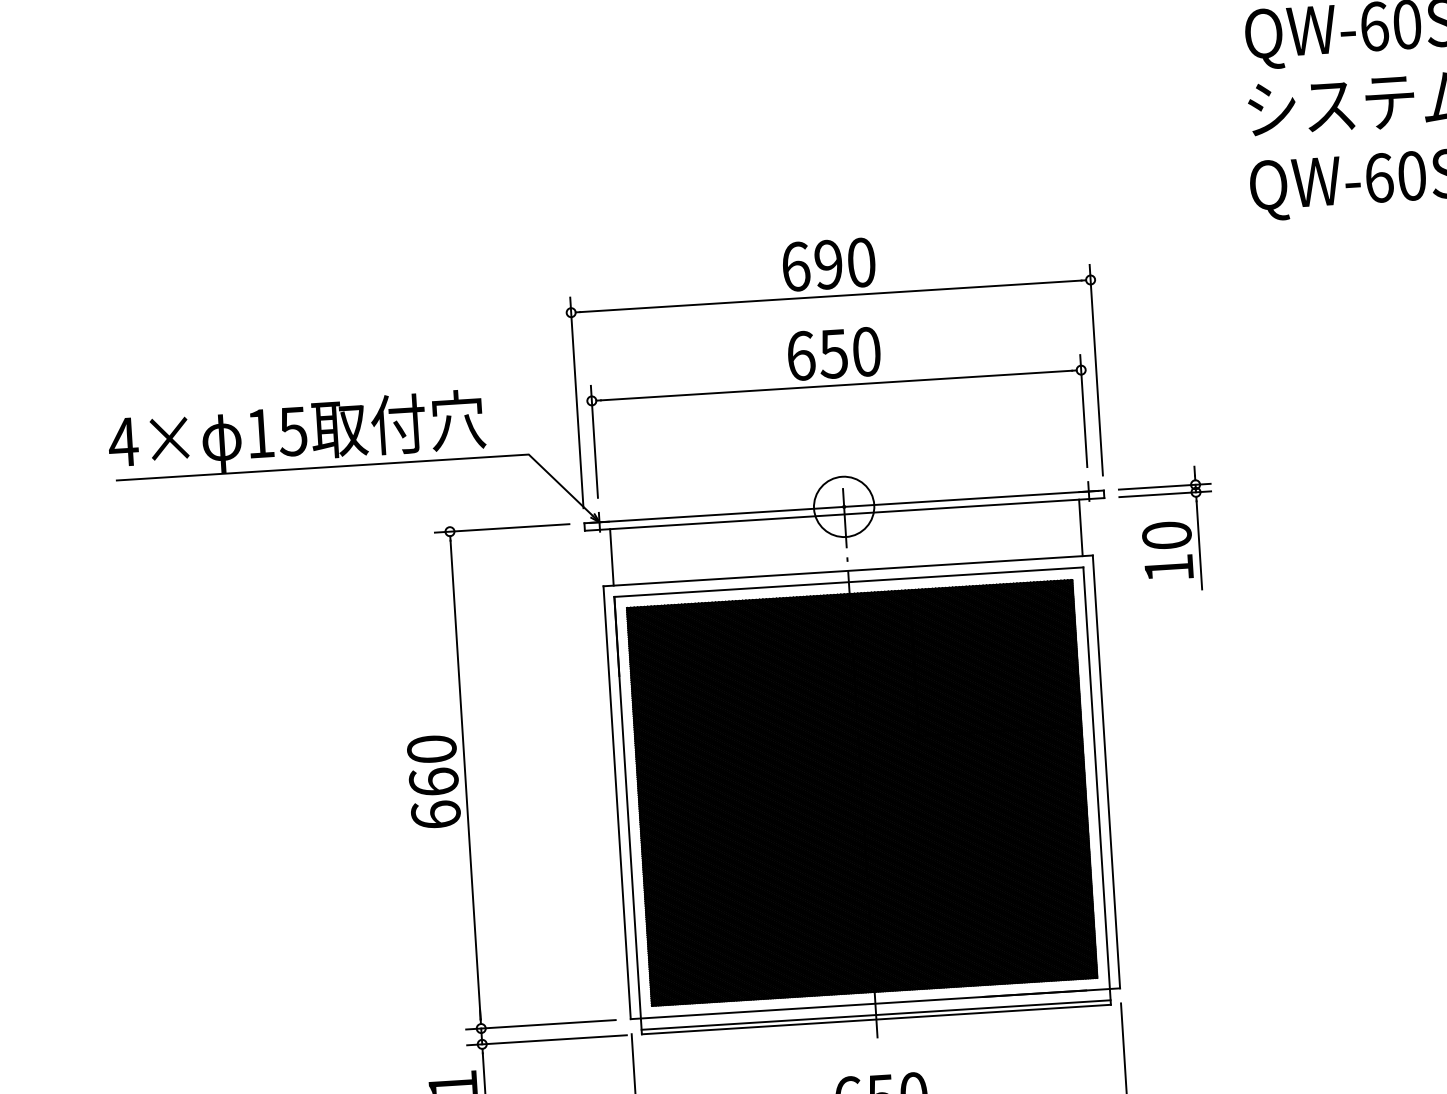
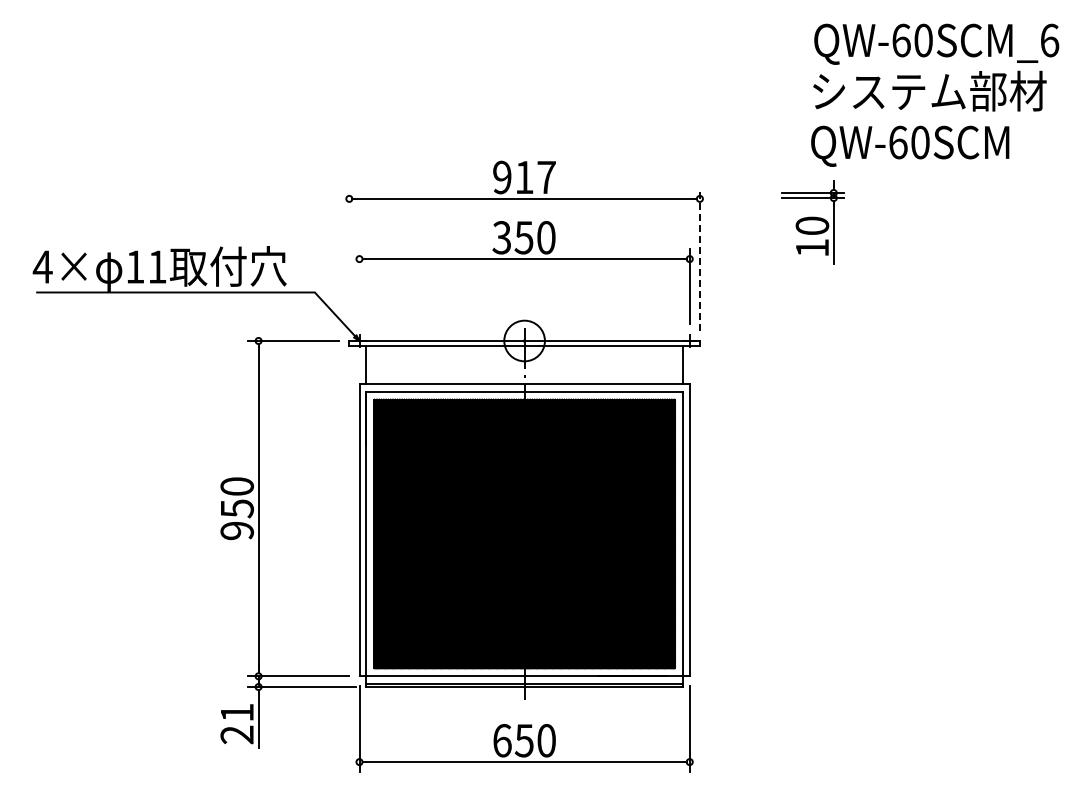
text: (828, 264) -> (524, 177), 690 -> 917
text: (800, 355) -> (501, 237), 650 -> 350
line: (1095, 369) -> (699, 259), solid -> dashed
line: (577, 402) -> (349, 259), removed
text: (291, 430) -> (156, 266), 15 -> 11
line: (594, 441) -> (359, 286), removed
part: (1166, 530) -> (812, 222), moved
text: (433, 798) -> (236, 519), 660 -> 950

